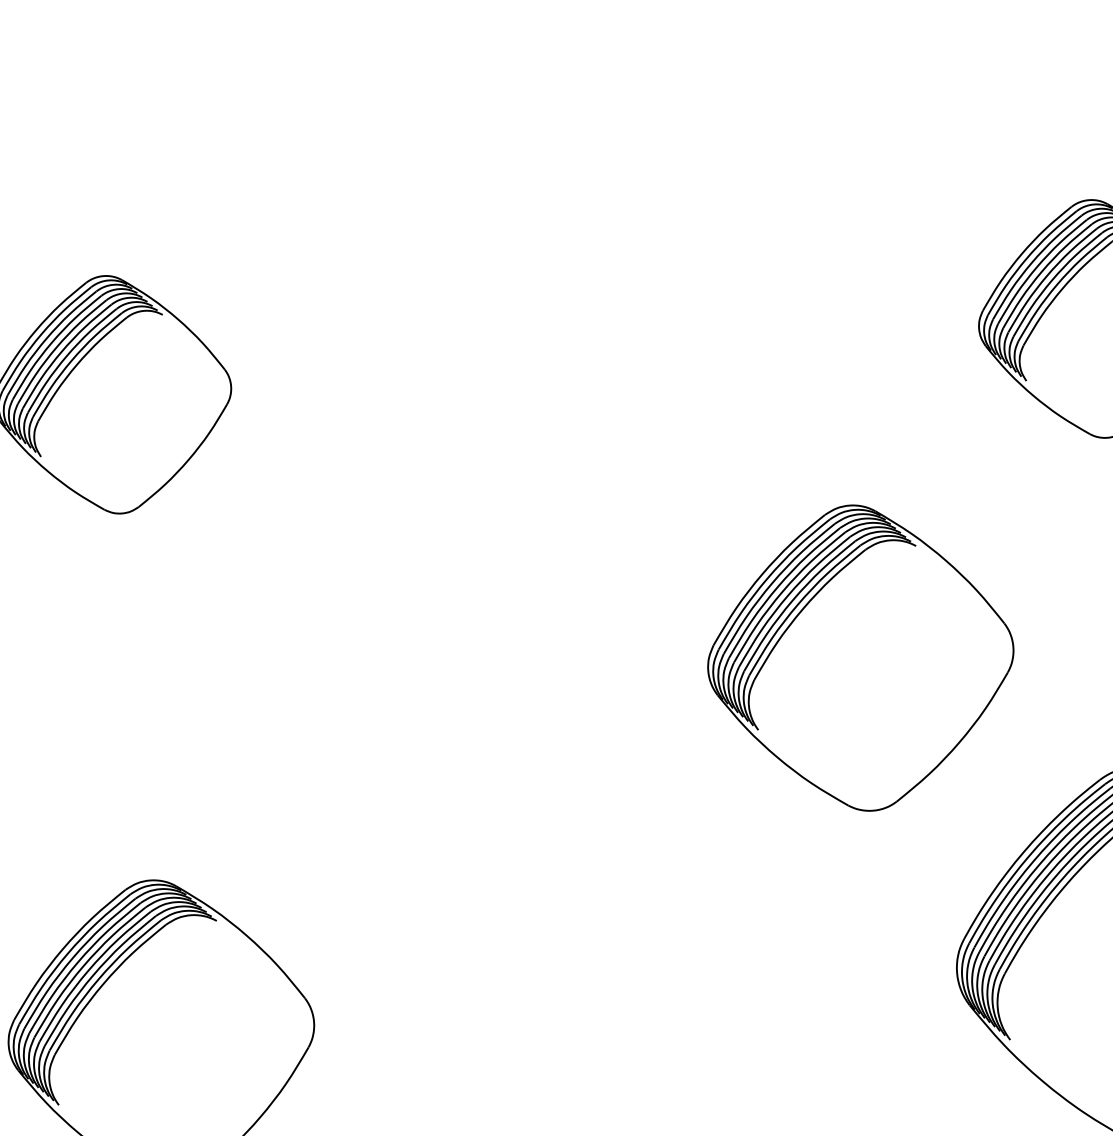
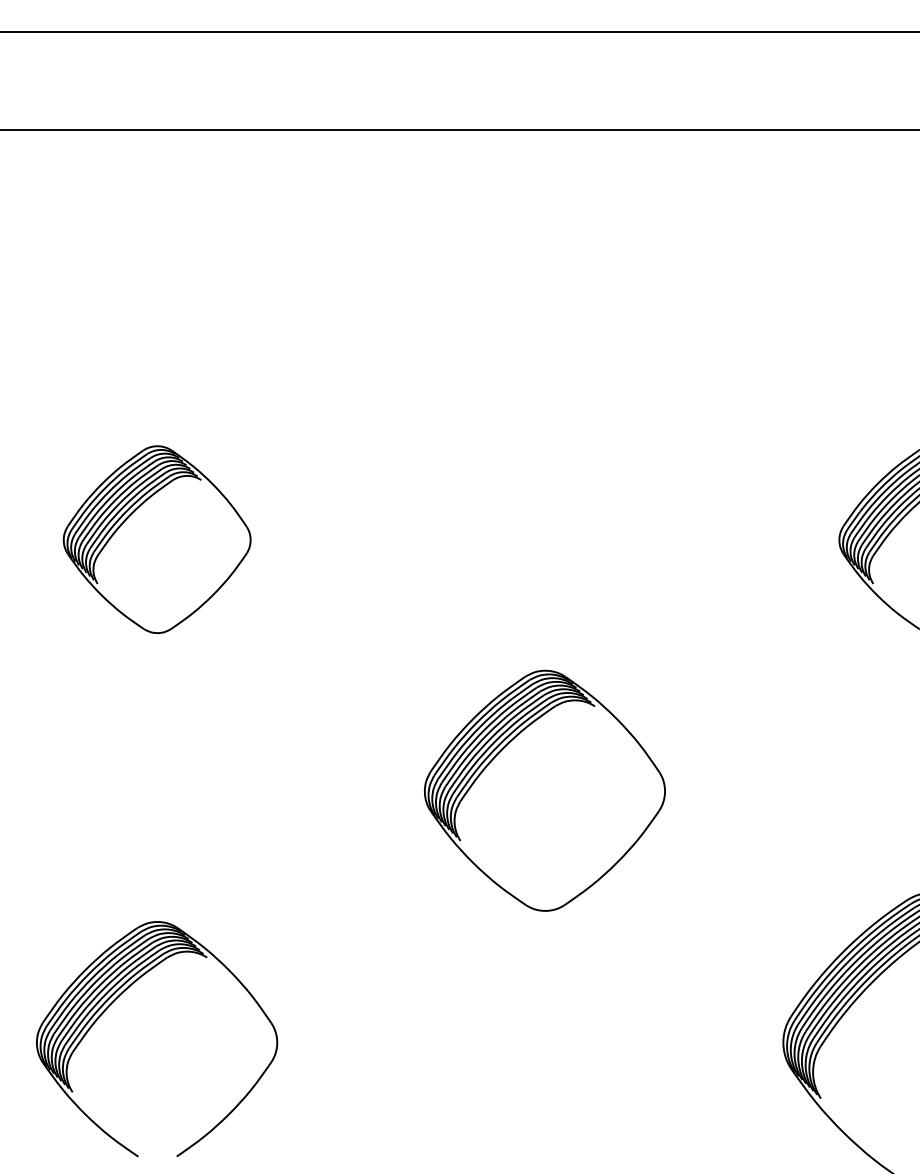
part: (860, 657) -> (544, 790), moved

